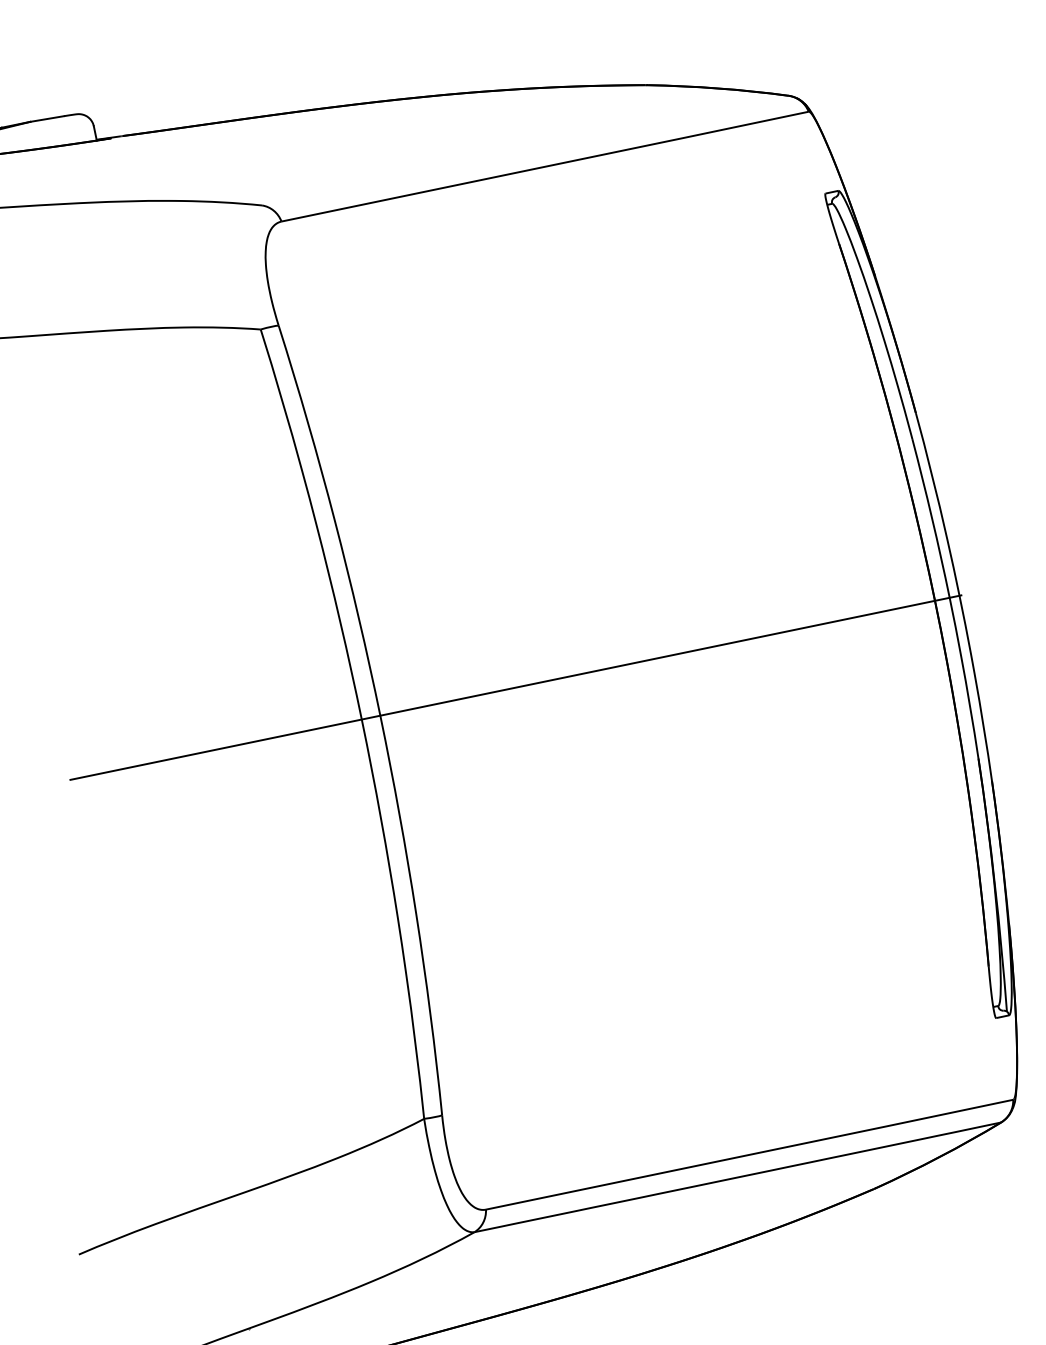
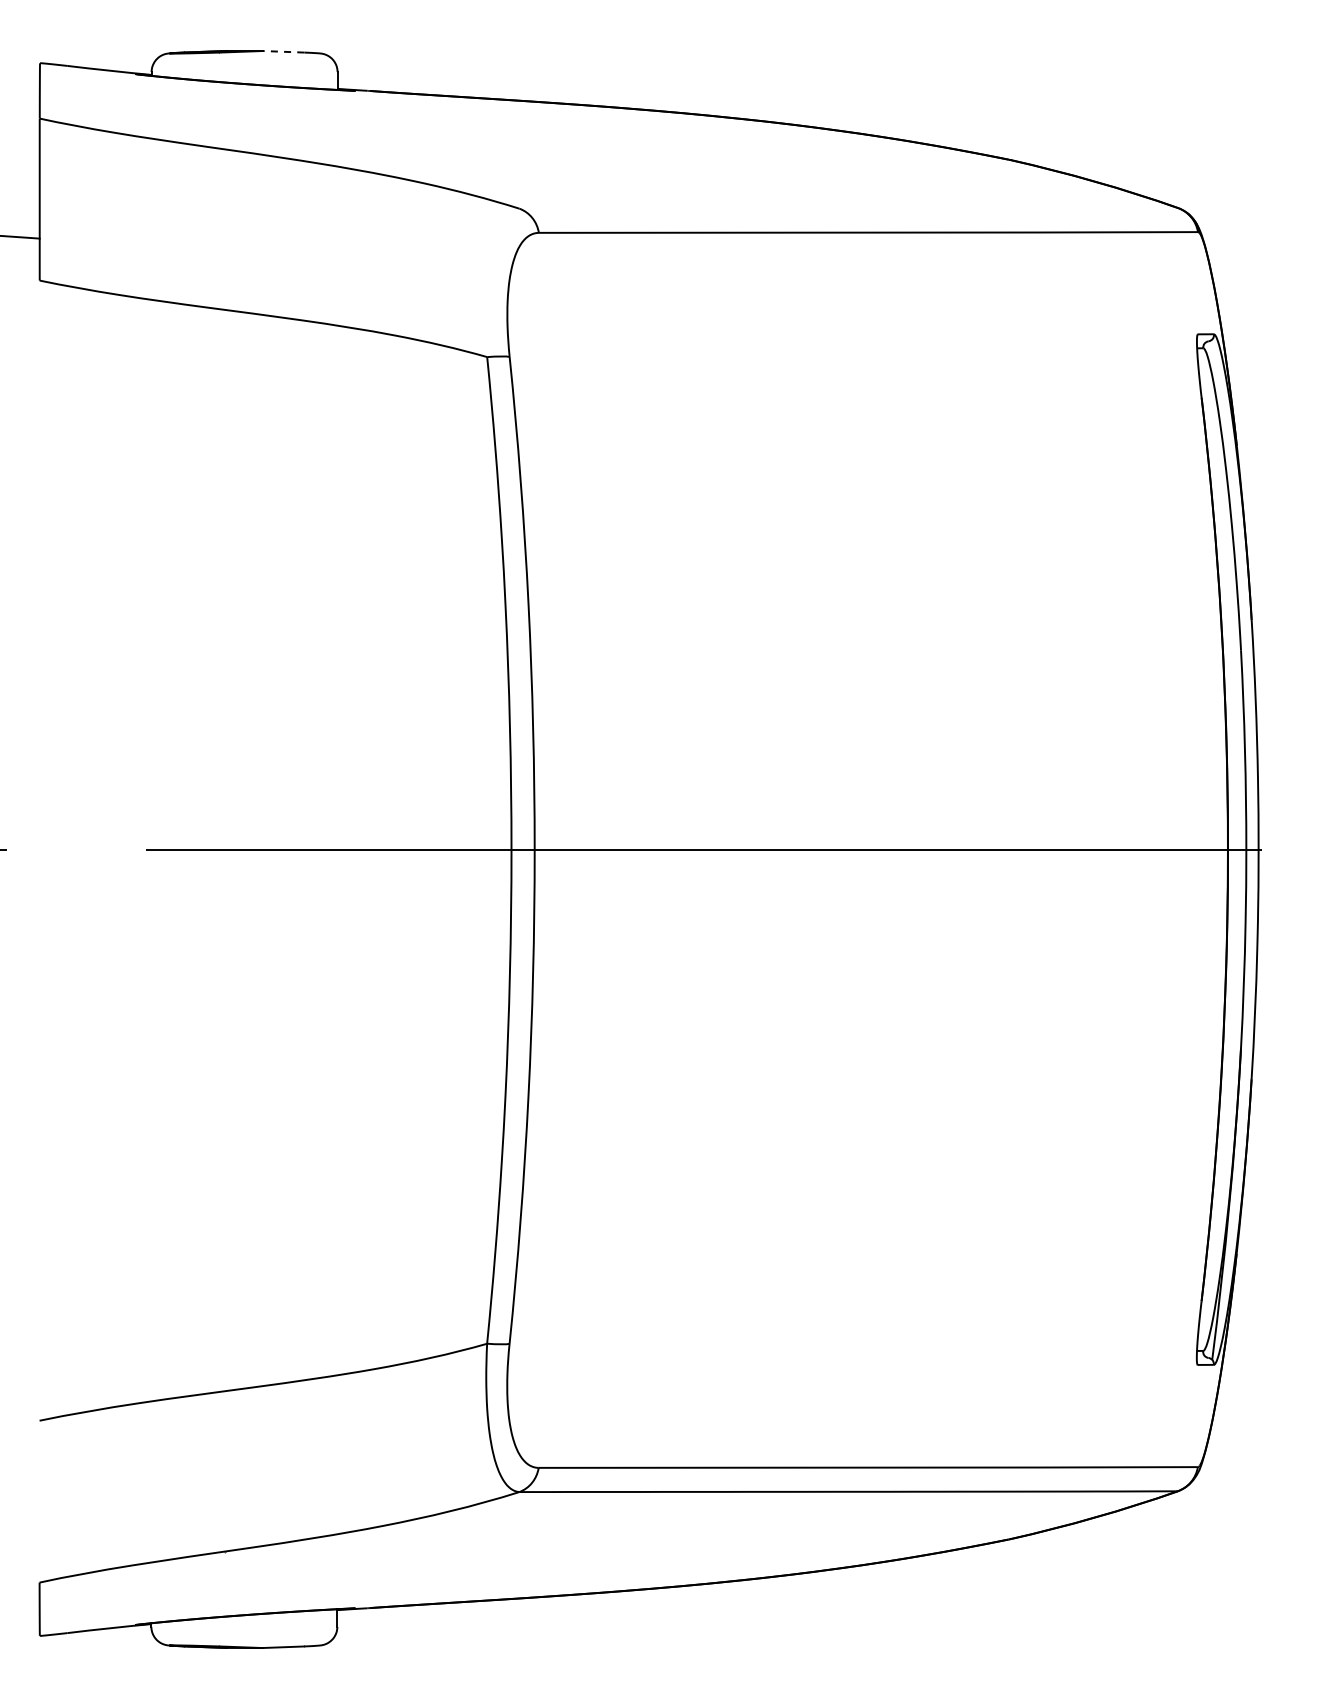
line: (47, 118) -> (283, 51), solid -> dashed

